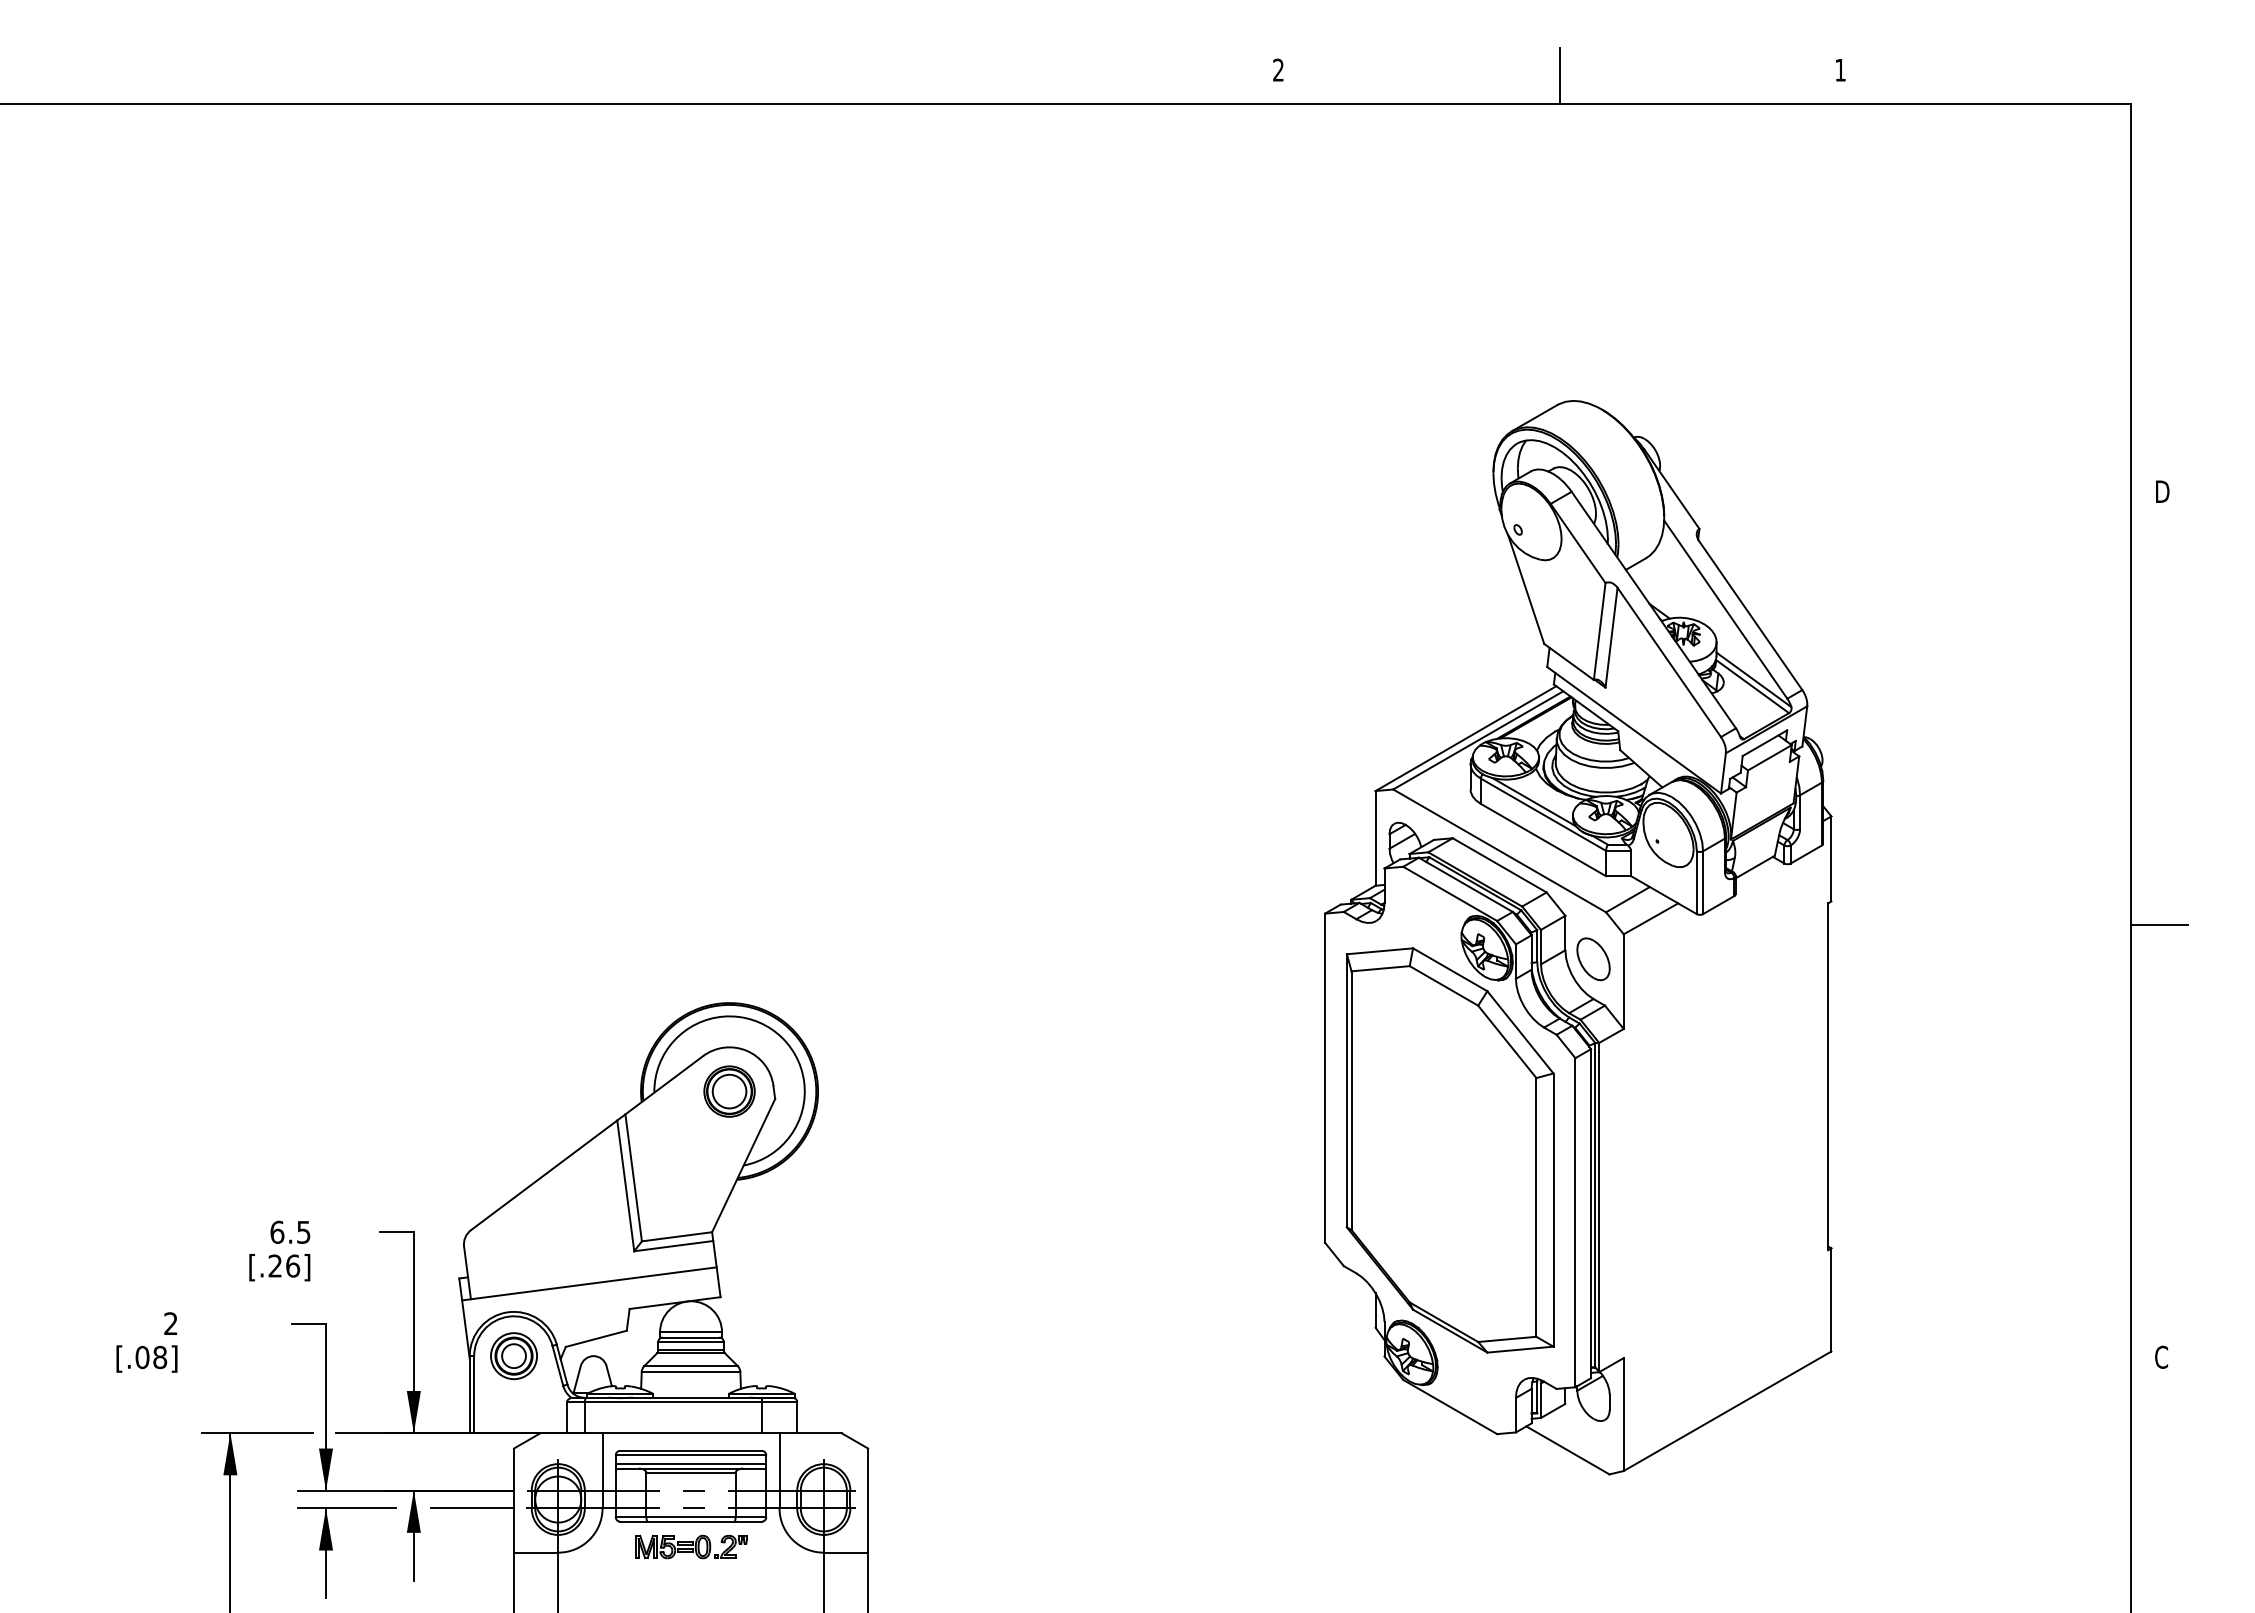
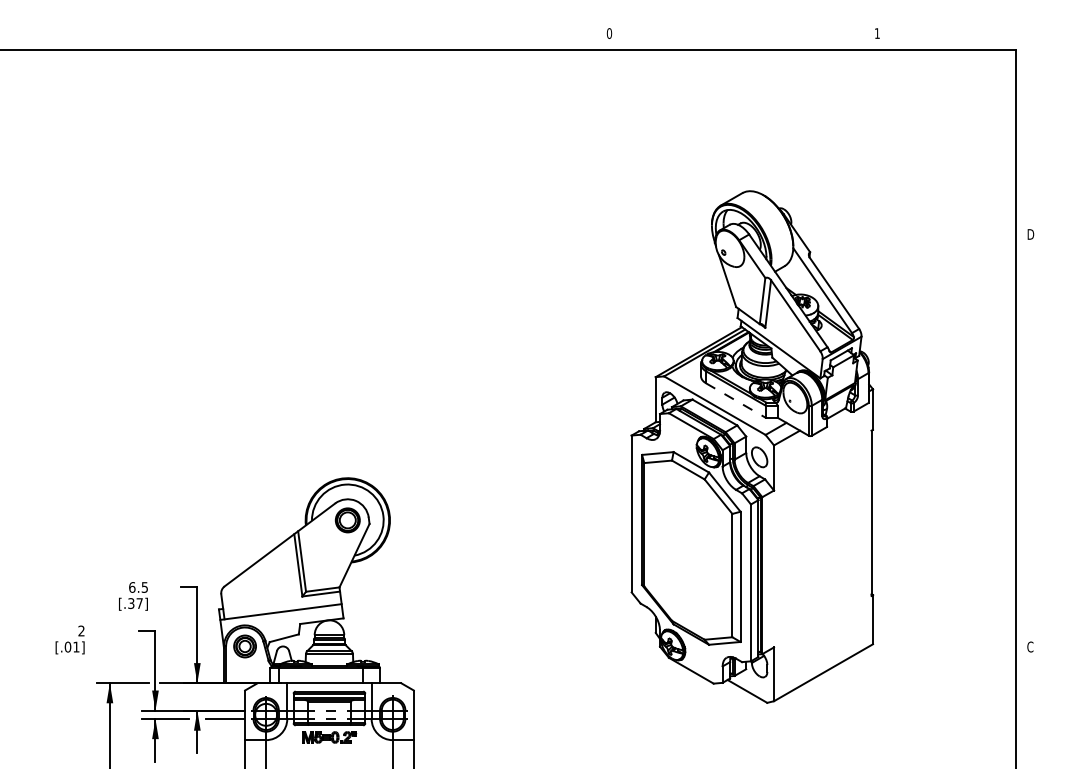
text: (1278, 70) -> (609, 33), 2 -> 0
line: (1559, 74) -> (743, 35), removed
line: (1545, 840) -> (736, 400), solid -> dashed
line: (2157, 923) -> (1028, 440), removed
text: (284, 1265) -> (135, 603), [.26] -> [.37]
text: (160, 1356) -> (76, 646), [.08] -> [.01]

